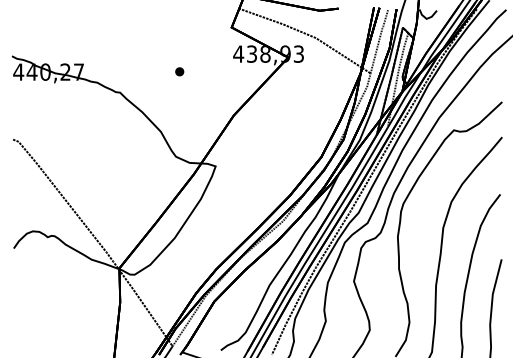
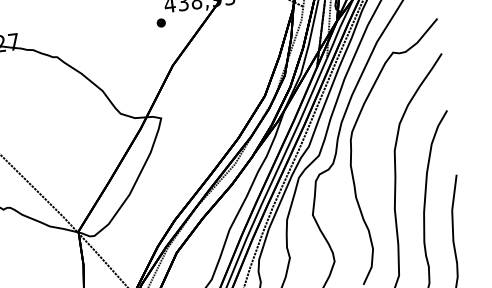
part: (179, 71) -> (161, 22), moved

